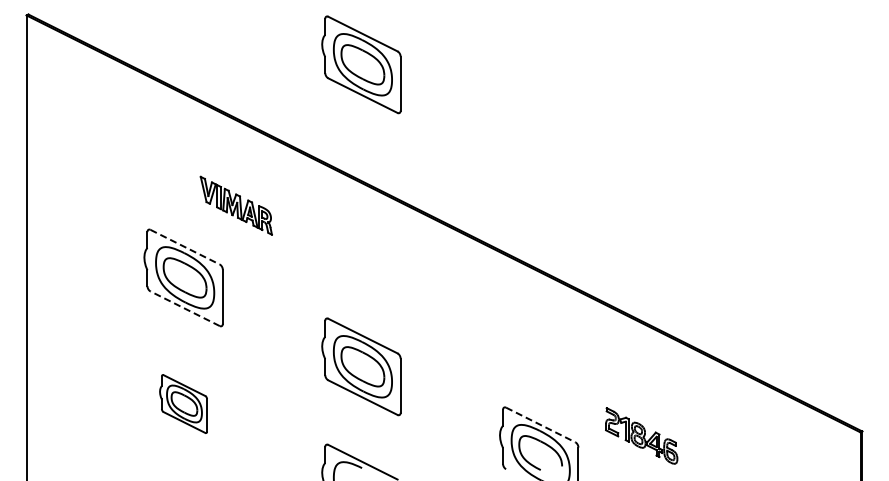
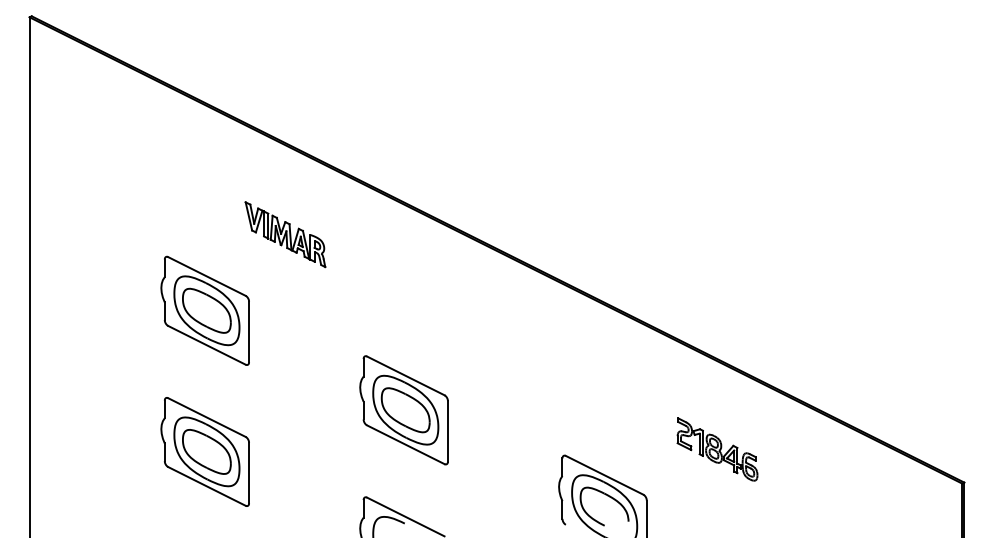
part: (361, 64) -> (404, 72), removed
part: (235, 205) -> (284, 234), moved
line: (185, 247) -> (207, 276), dashed -> solid
line: (185, 308) -> (207, 345), dashed -> solid
part: (183, 403) -> (205, 451), size x1.67
line: (540, 424) -> (604, 474), dashed -> solid
part: (641, 435) -> (717, 449), moved

